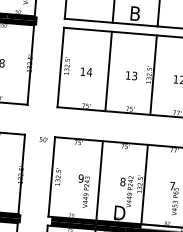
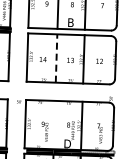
line: (108, 71) -> (56, 58), solid -> dashed
line: (99, 179) -> (54, 124), removed

